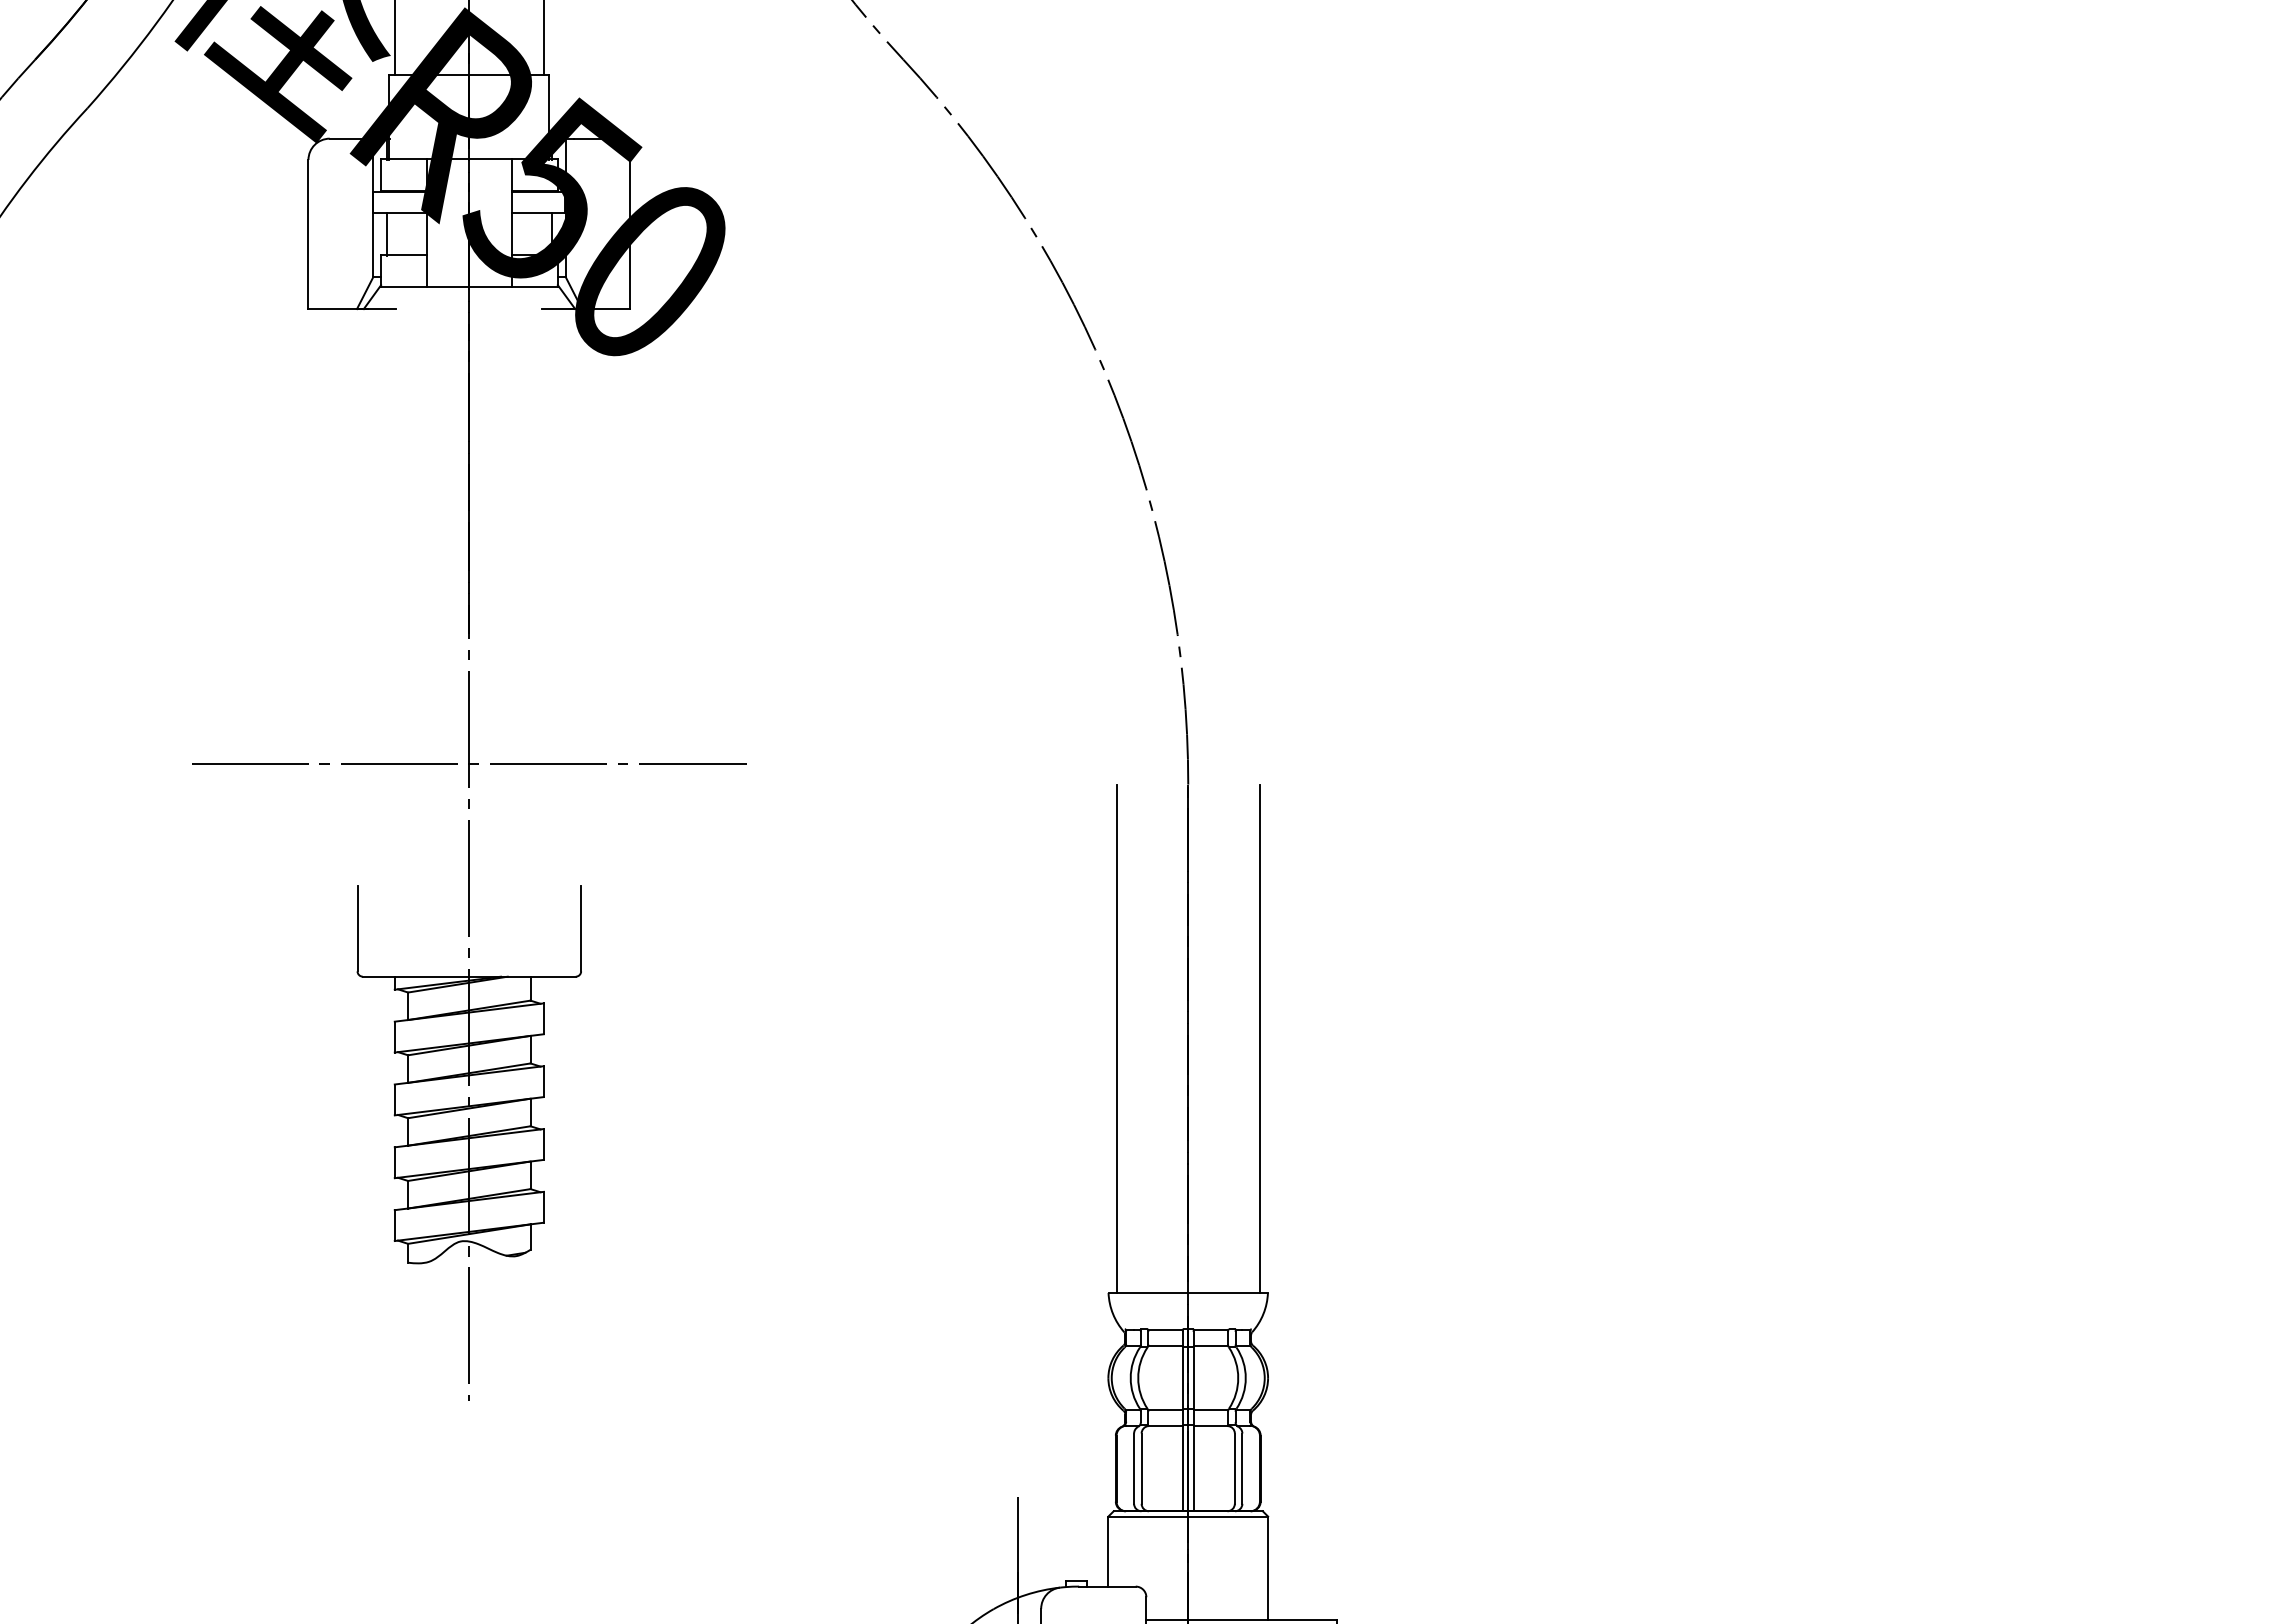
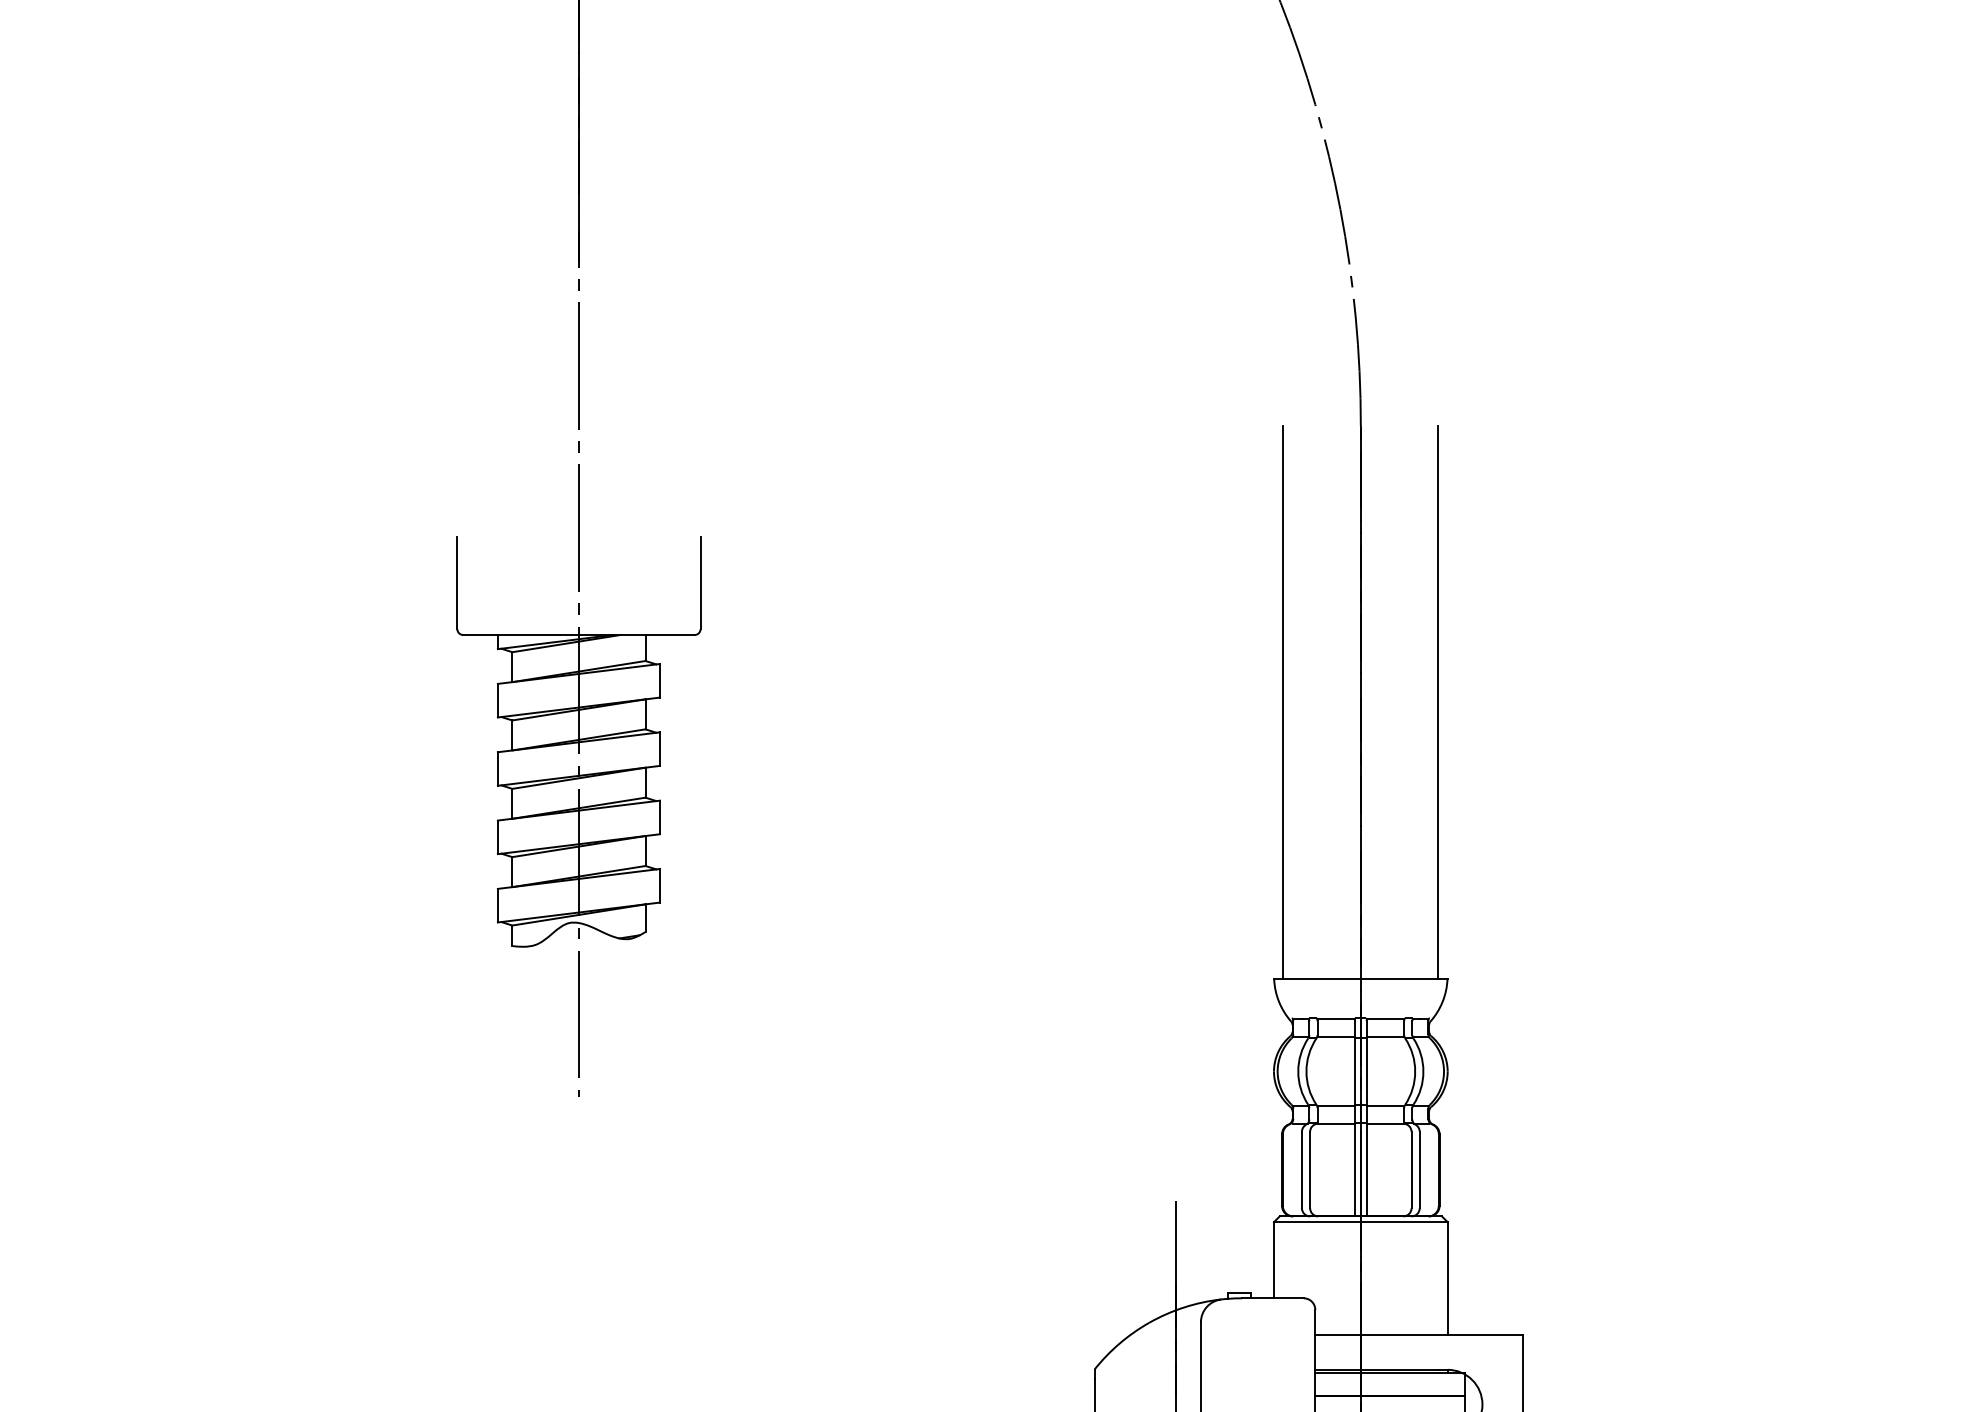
line: (469, 763) -> (579, 403), removed

